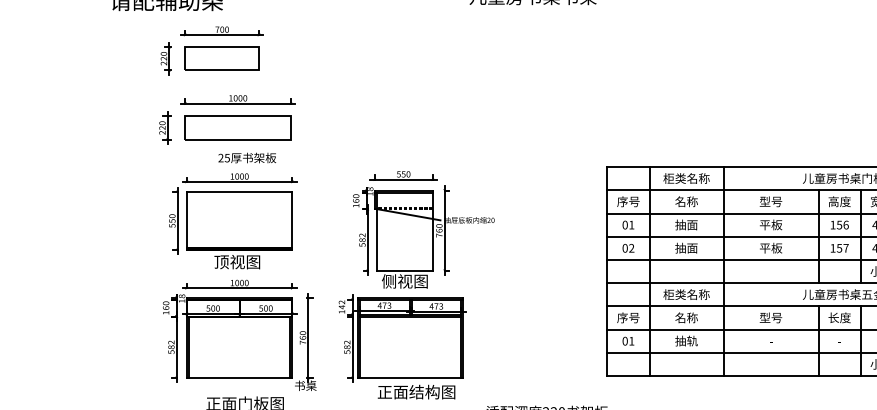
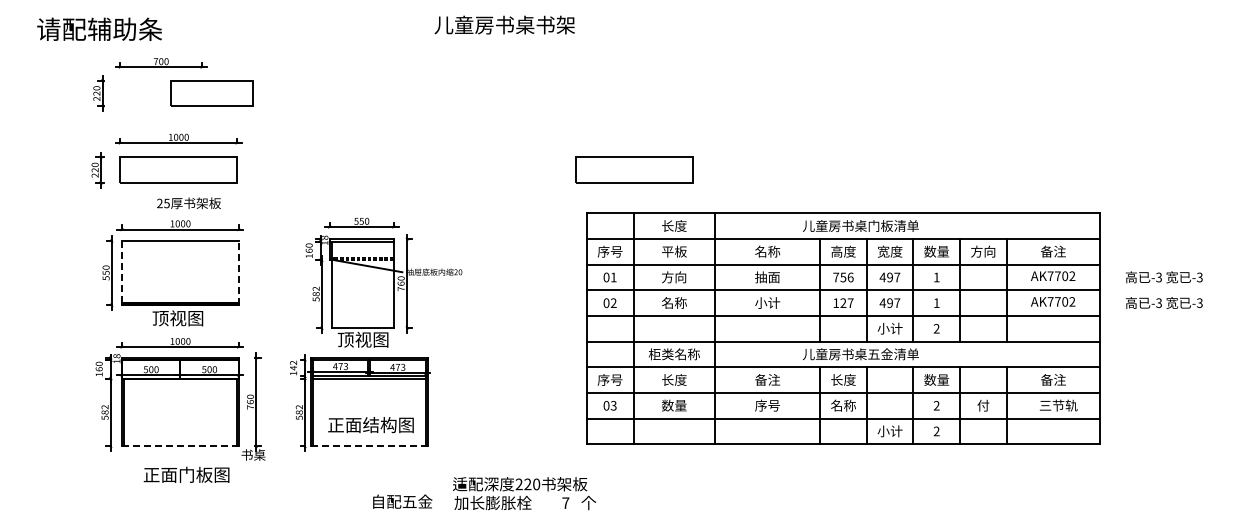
part: (221, 58) -> (211, 93), moved
part: (650, 127) -> (634, 169), added
text: (685, 178) -> (673, 225), 柜类名称 -> 长度
text: (686, 201) -> (674, 251), 名称 -> 平板
text: (770, 201) -> (767, 251), 型号 -> 名称
line: (292, 220) -> (238, 272), solid -> dashed
line: (187, 221) -> (122, 273), solid -> dashed
text: (685, 225) -> (673, 277), 抽面 -> 方向
text: (770, 225) -> (767, 277), 平板 -> 抽面
text: (833, 225) -> (836, 277), 156 -> 756
text: (685, 247) -> (673, 302), 抽面 -> 名称
text: (770, 247) -> (767, 302), 平板 -> 小计
text: (839, 248) -> (843, 303), 157 -> 127
text: (388, 281) -> (345, 339), 侧视图 -> 顶视图
text: (686, 317) -> (674, 379), 名称 -> 长度
text: (770, 317) -> (767, 379), 型号 -> 备注
text: (631, 340) -> (613, 405), 01 -> 03
text: (686, 340) -> (674, 405), 抽轨 -> 数量
text: (770, 340) -> (767, 405), - -> 序号
text: (839, 340) -> (843, 405), - -> 名称
line: (239, 378) -> (180, 446), solid -> dashed
line: (410, 378) -> (369, 446), solid -> dashed
text: (416, 392) -> (370, 425), moved

